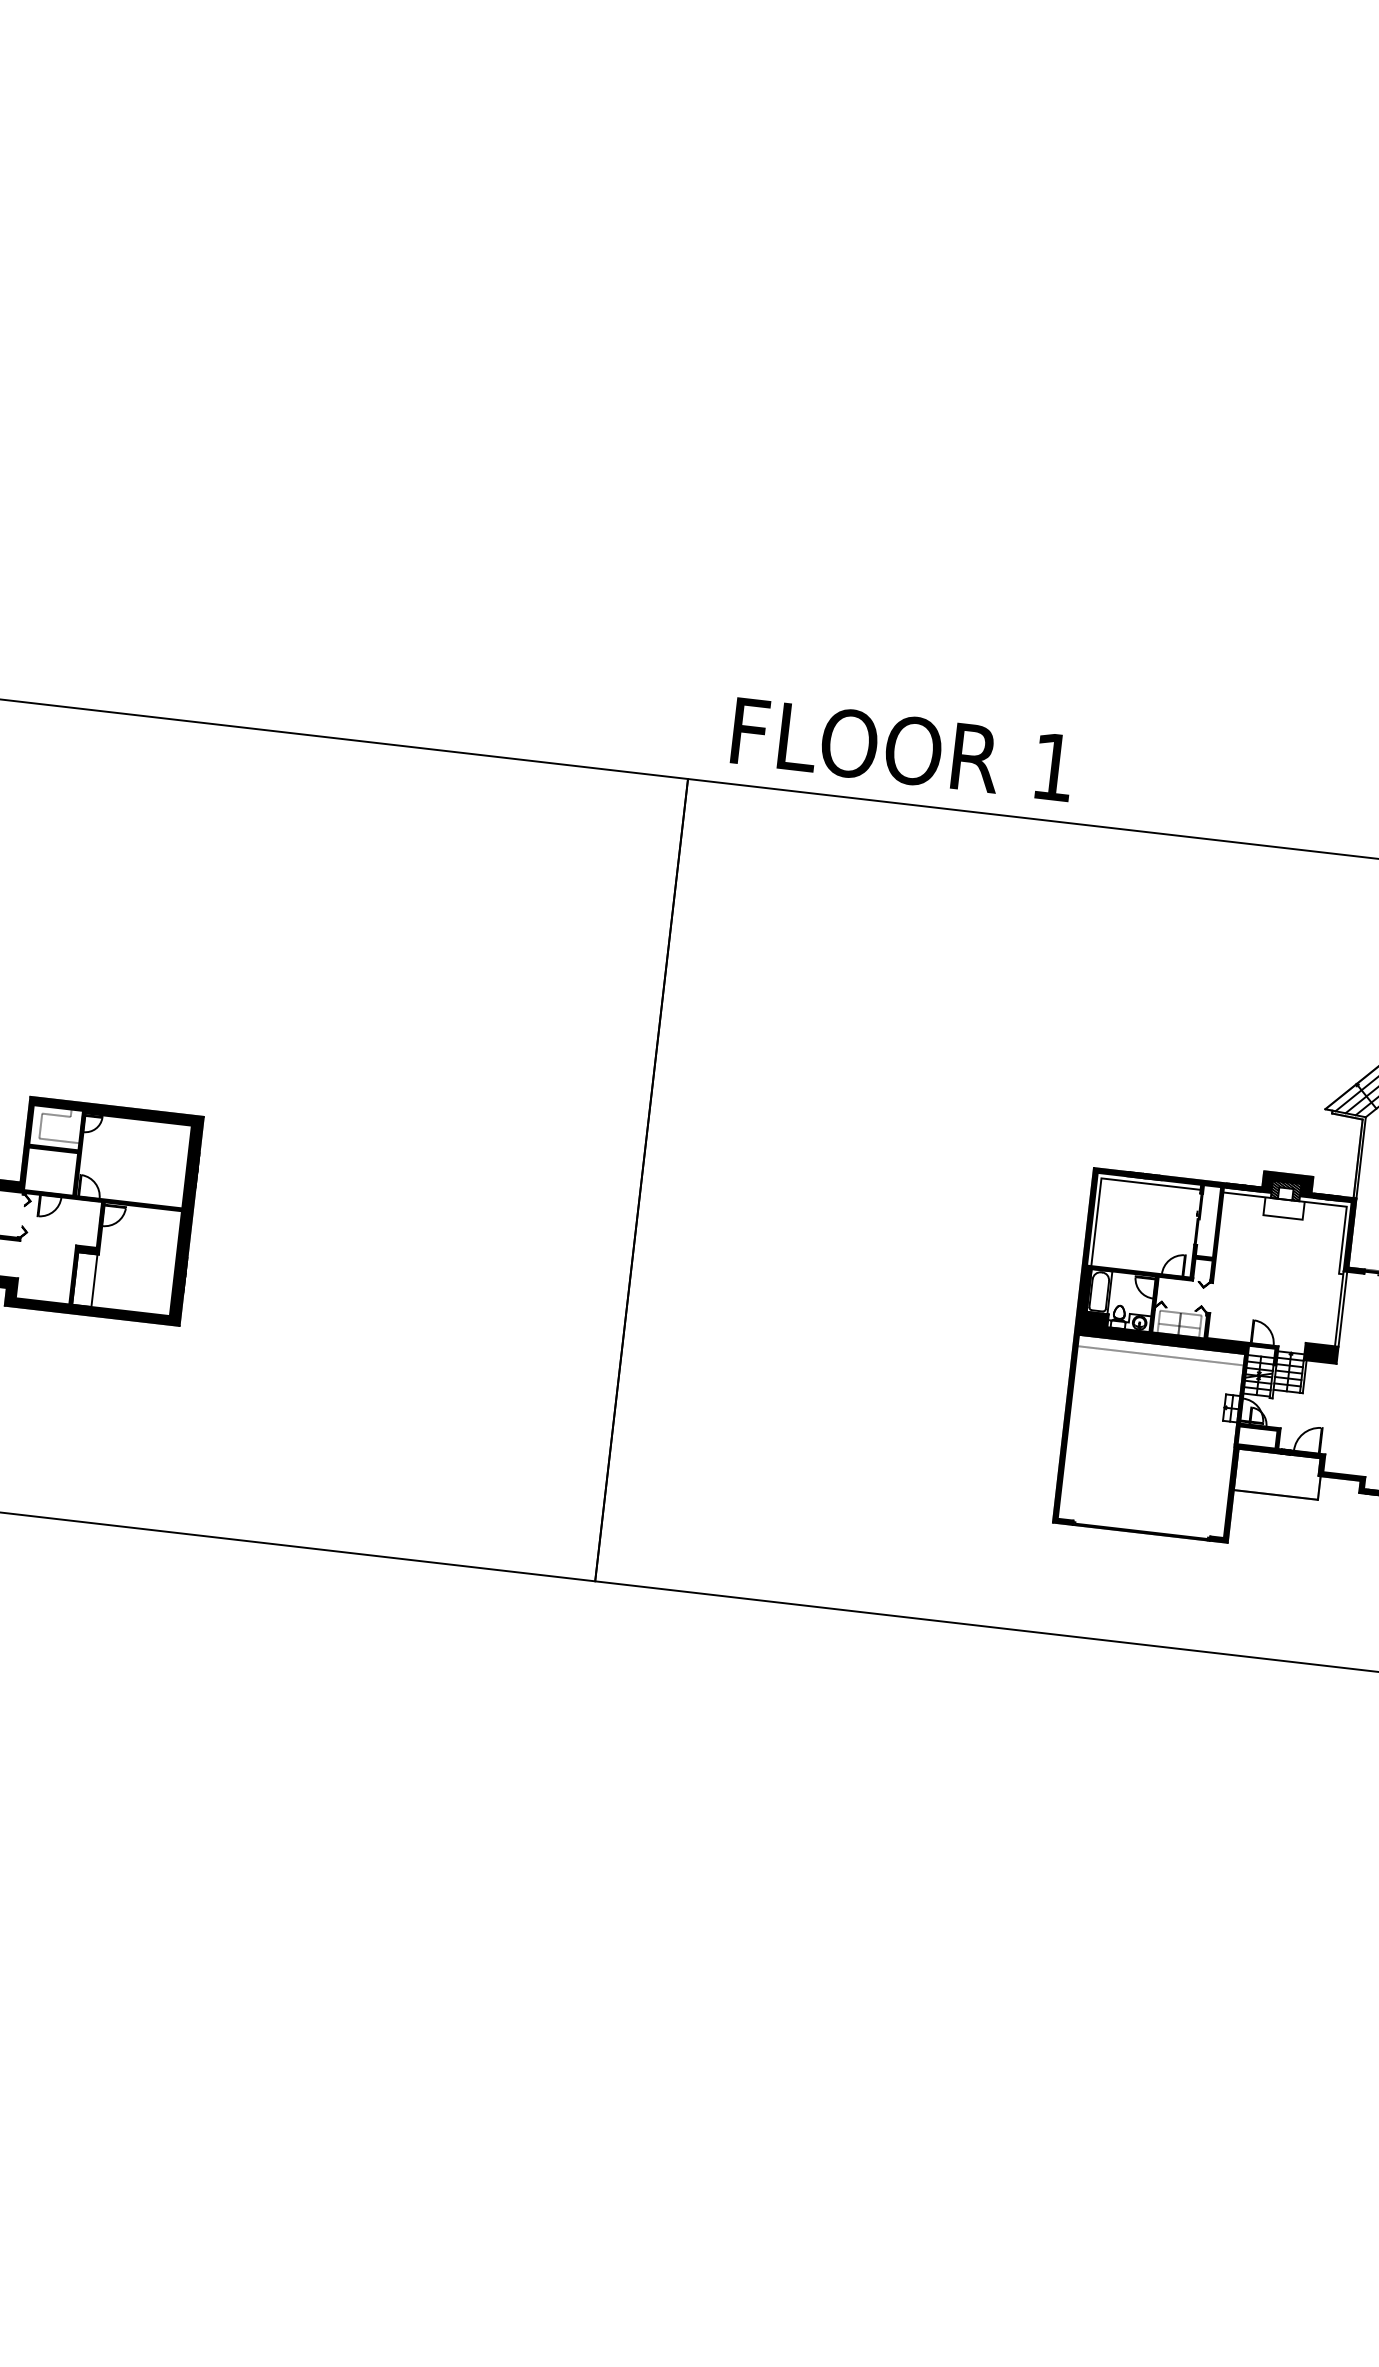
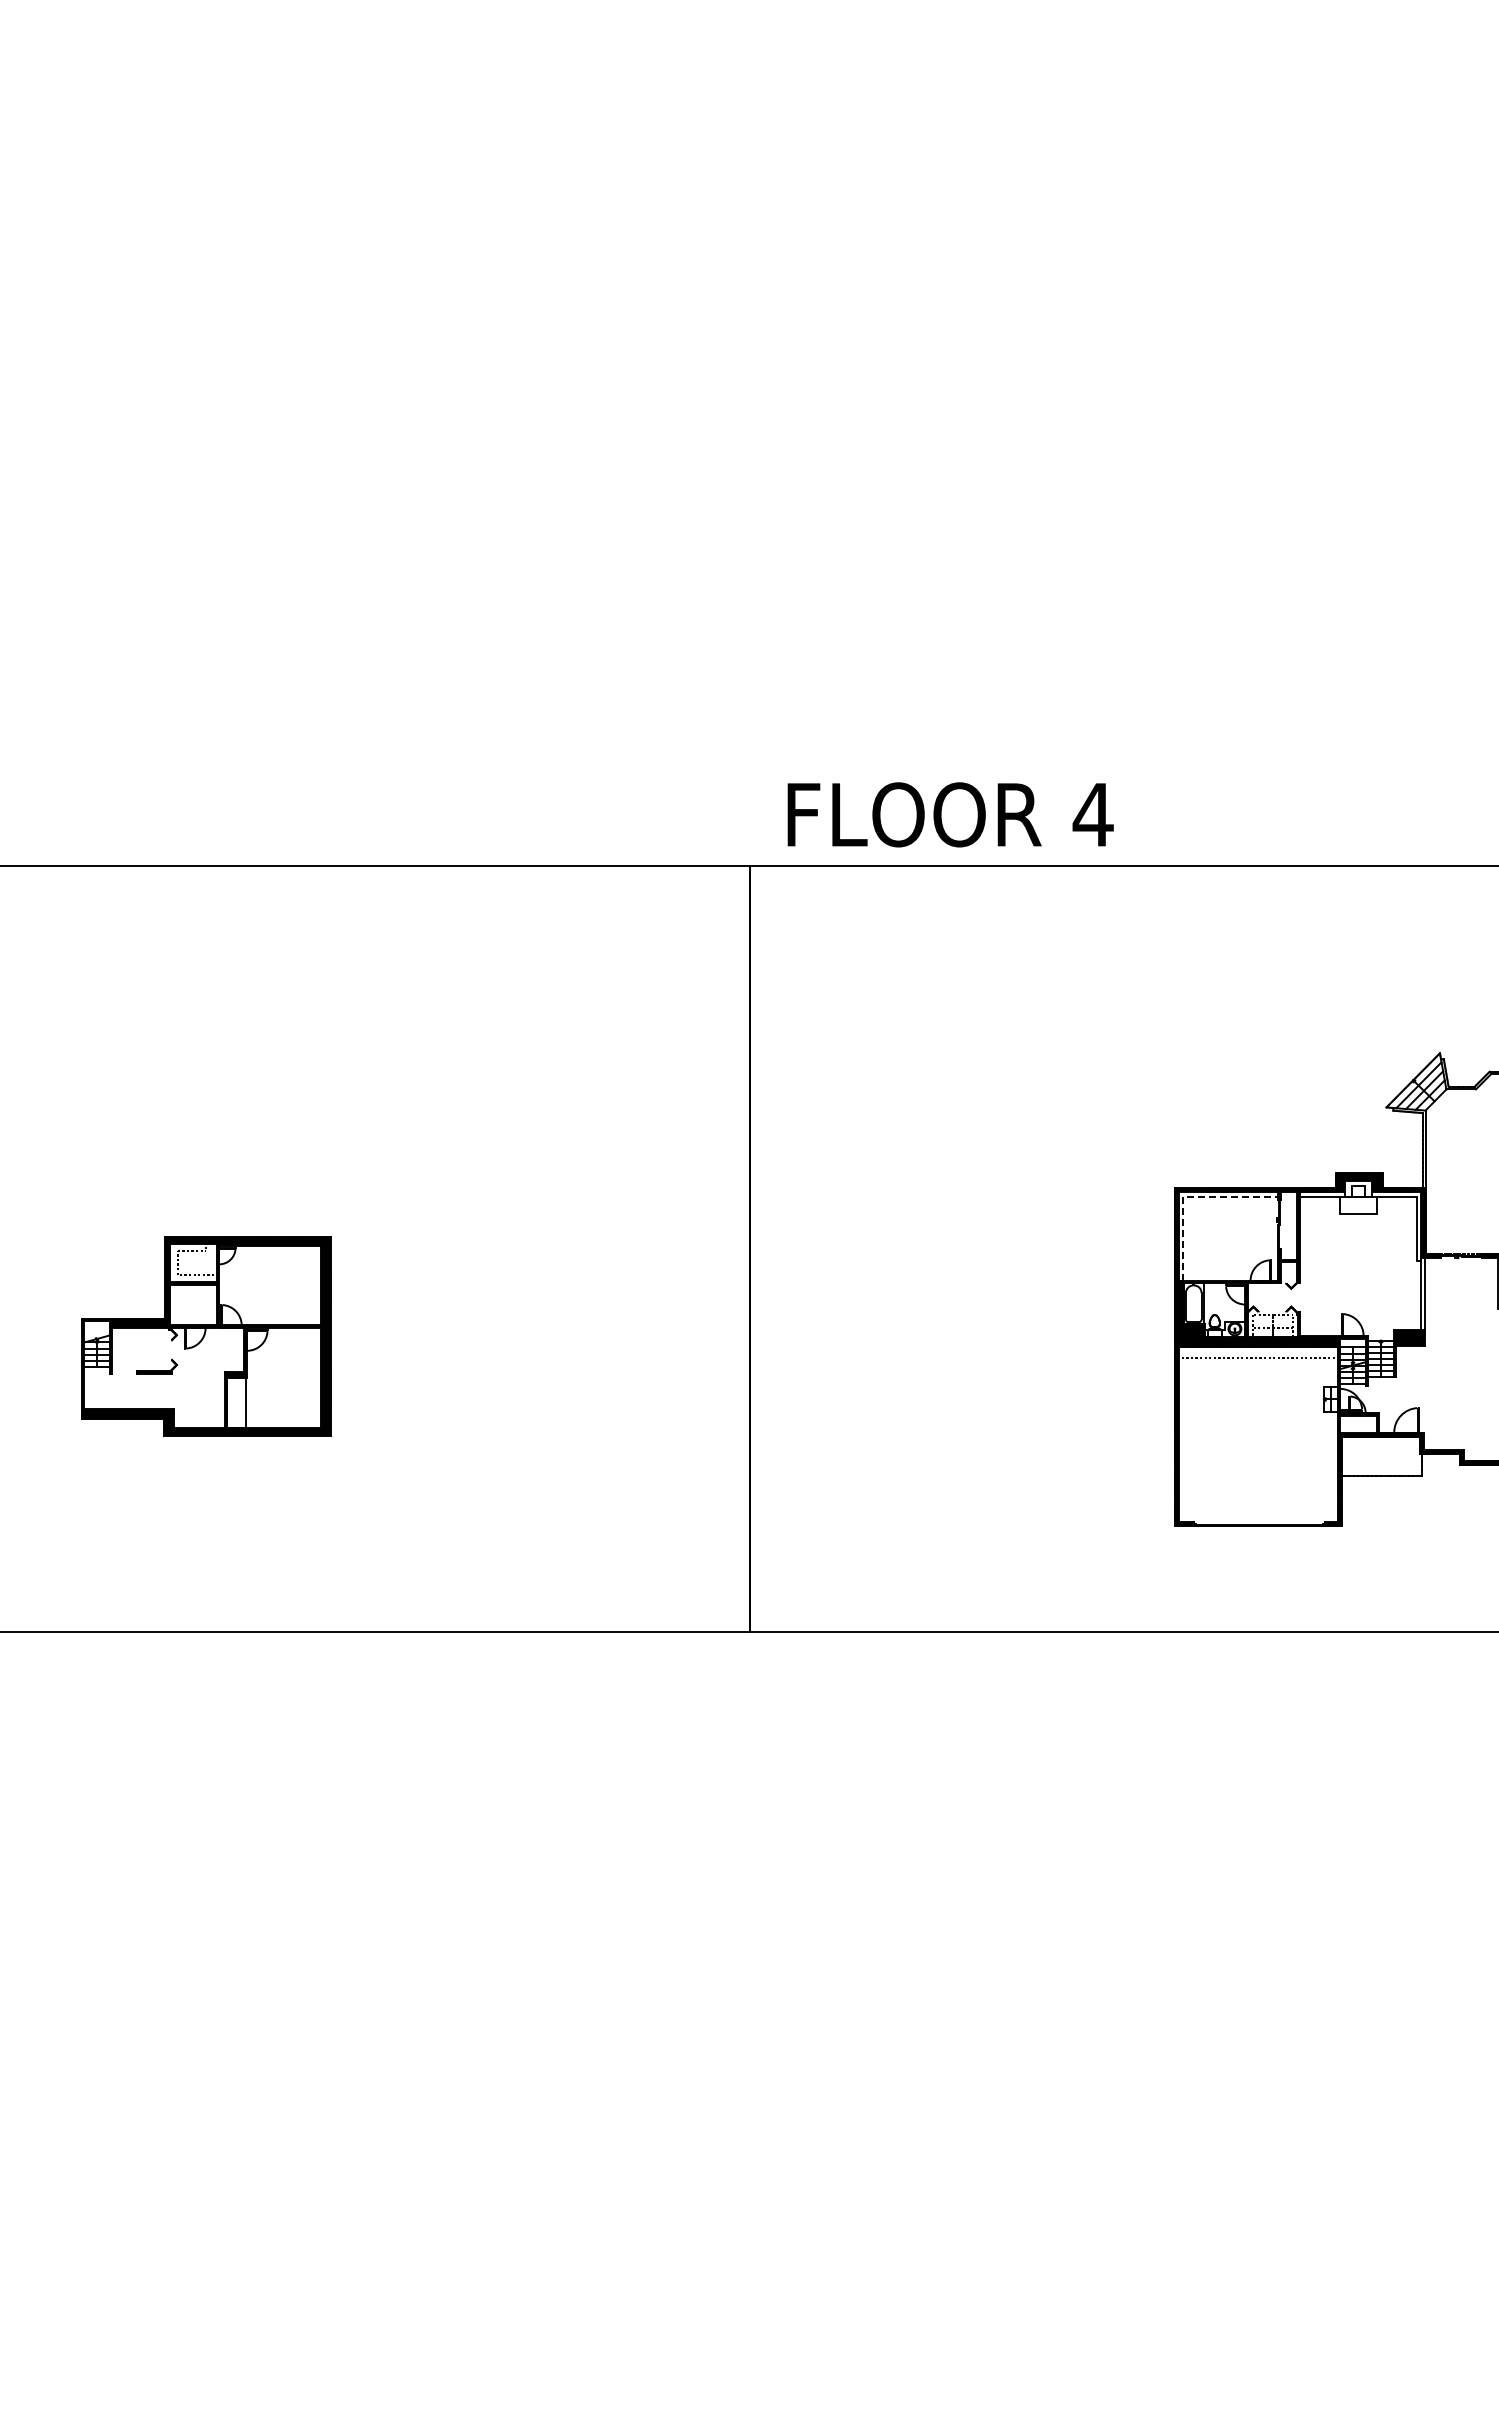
text: (1052, 766) -> (1092, 814), 1 -> 4
line: (1107, 1178) -> (1188, 1196), solid -> dashed
hatch: (1286, 1190) -> (1358, 1188), removed

